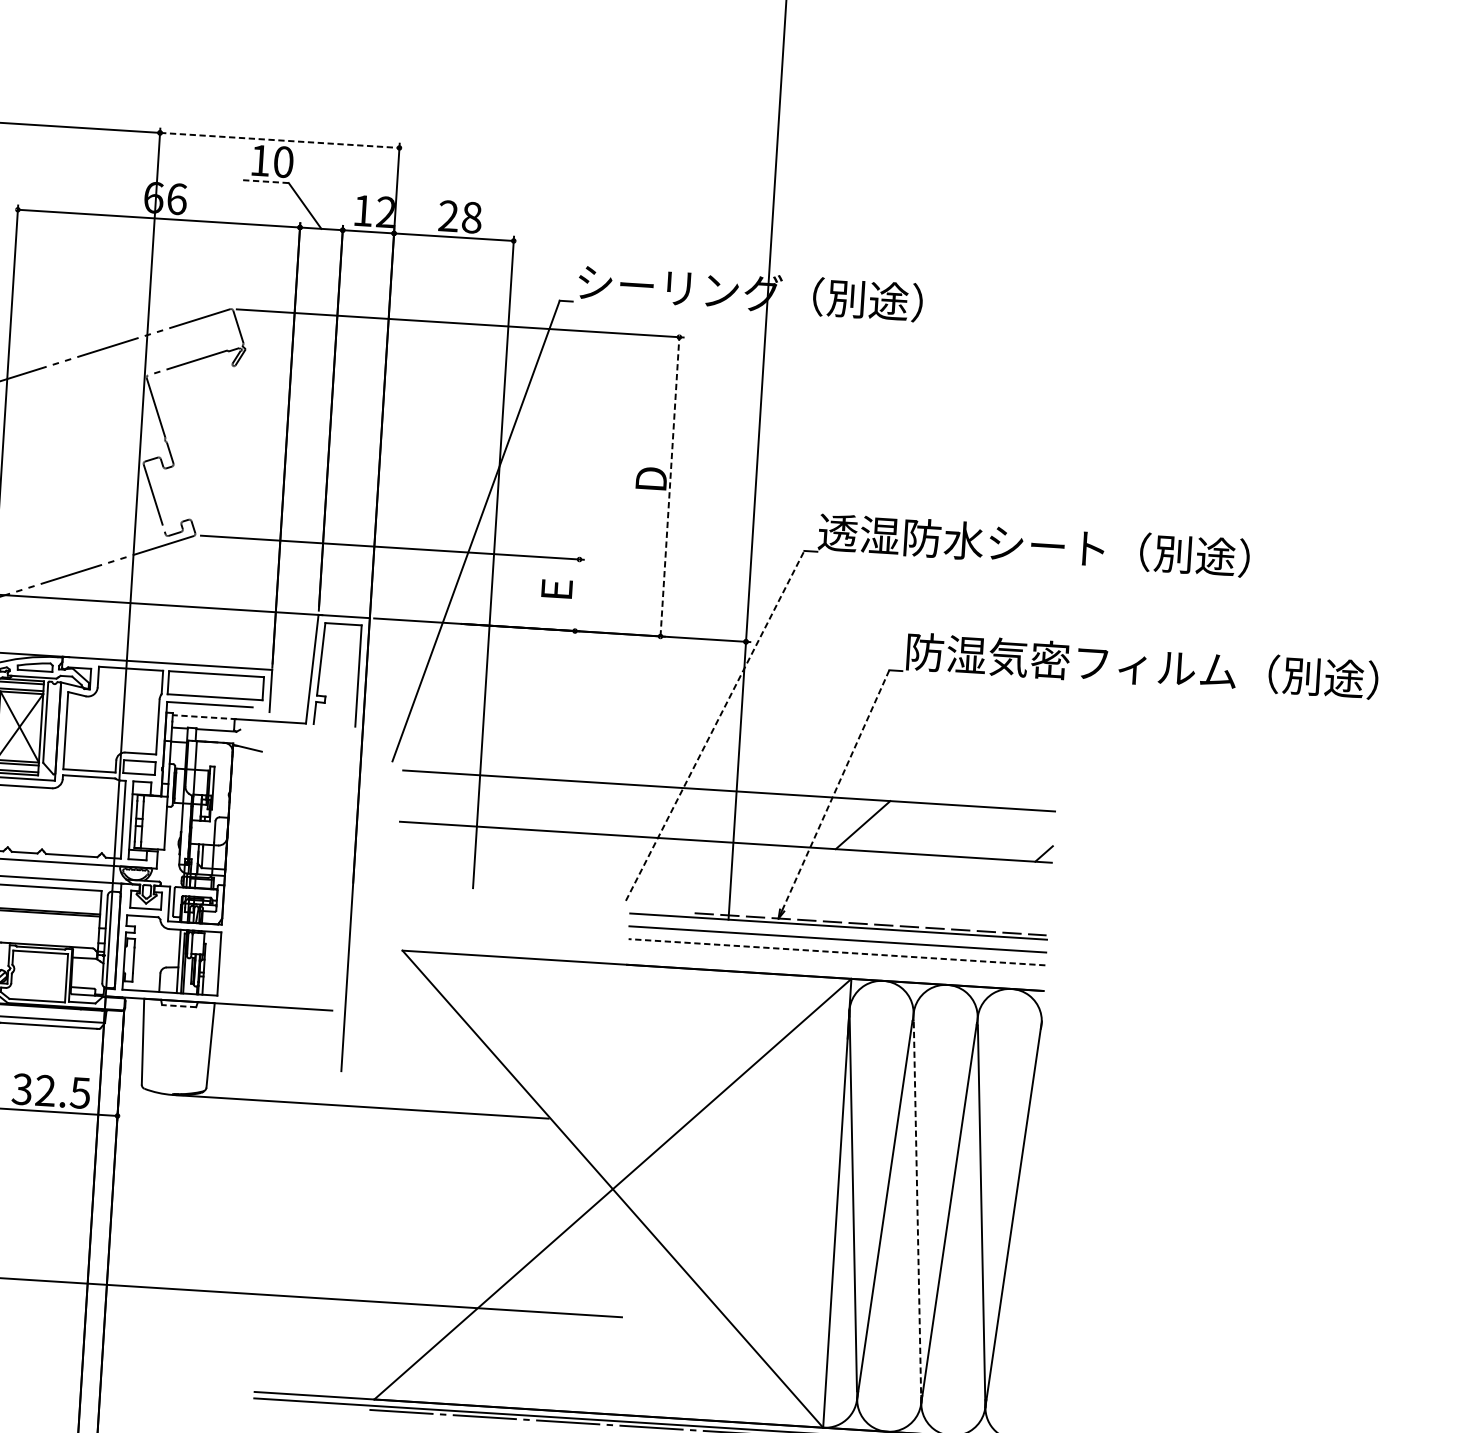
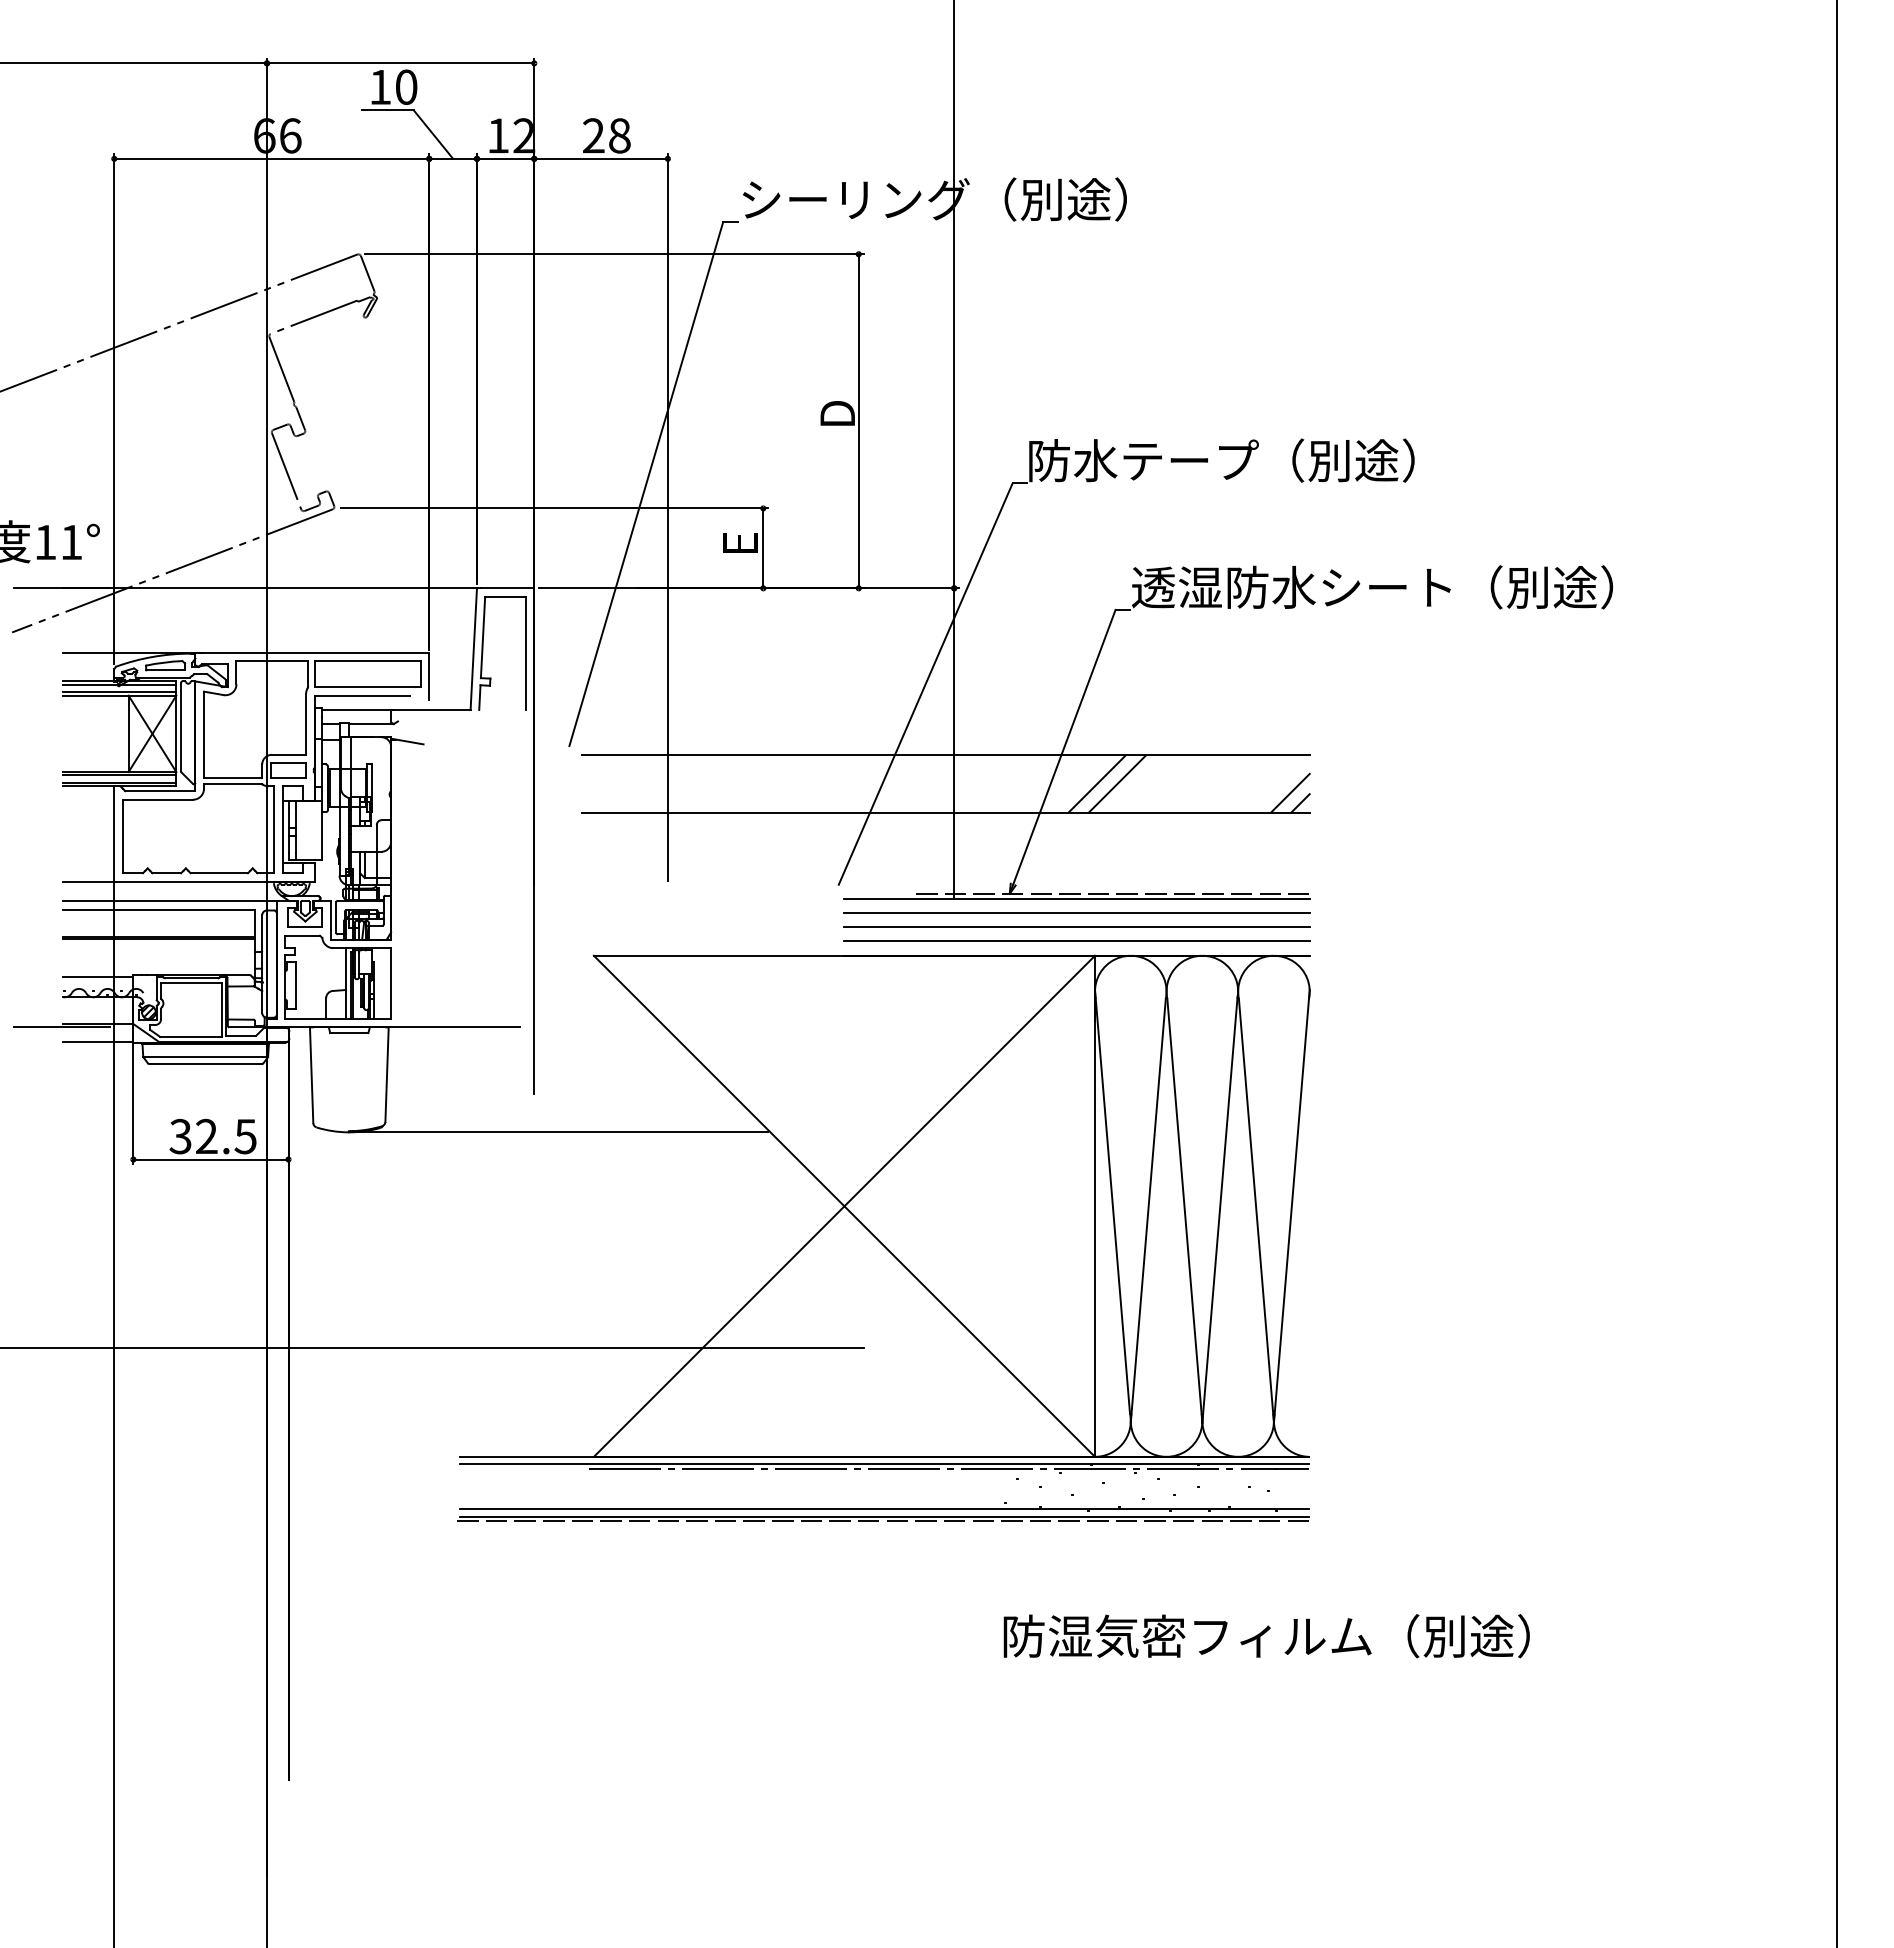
line: (279, 140) -> (400, 63), dashed -> solid
line: (265, 181) -> (387, 110), dashed -> solid
line: (669, 486) -> (858, 420), dashed -> solid
text: (1033, 544) -> (1267, 460), 透湿防水シート（別途） -> 防水テープ（別途）
line: (577, 595) -> (763, 548), added
text: (1141, 665) -> (1395, 587), 防湿気密フィルム（別途） -> 透湿防水シート（別途）
line: (204, 717) -> (357, 710), dashed -> solid
line: (714, 725) -> (925, 683), dashed -> solid
line: (835, 790) -> (1064, 747), dashed -> solid
line: (881, 825) -> (1117, 783), added
line: (1035, 843) -> (1290, 792), added
line: (837, 952) -> (1077, 927), dashed -> solid
line: (835, 964) -> (1076, 940), added
line: (178, 1006) -> (348, 1033), dashed -> solid
line: (917, 1212) -> (1184, 1210), dashed -> solid

